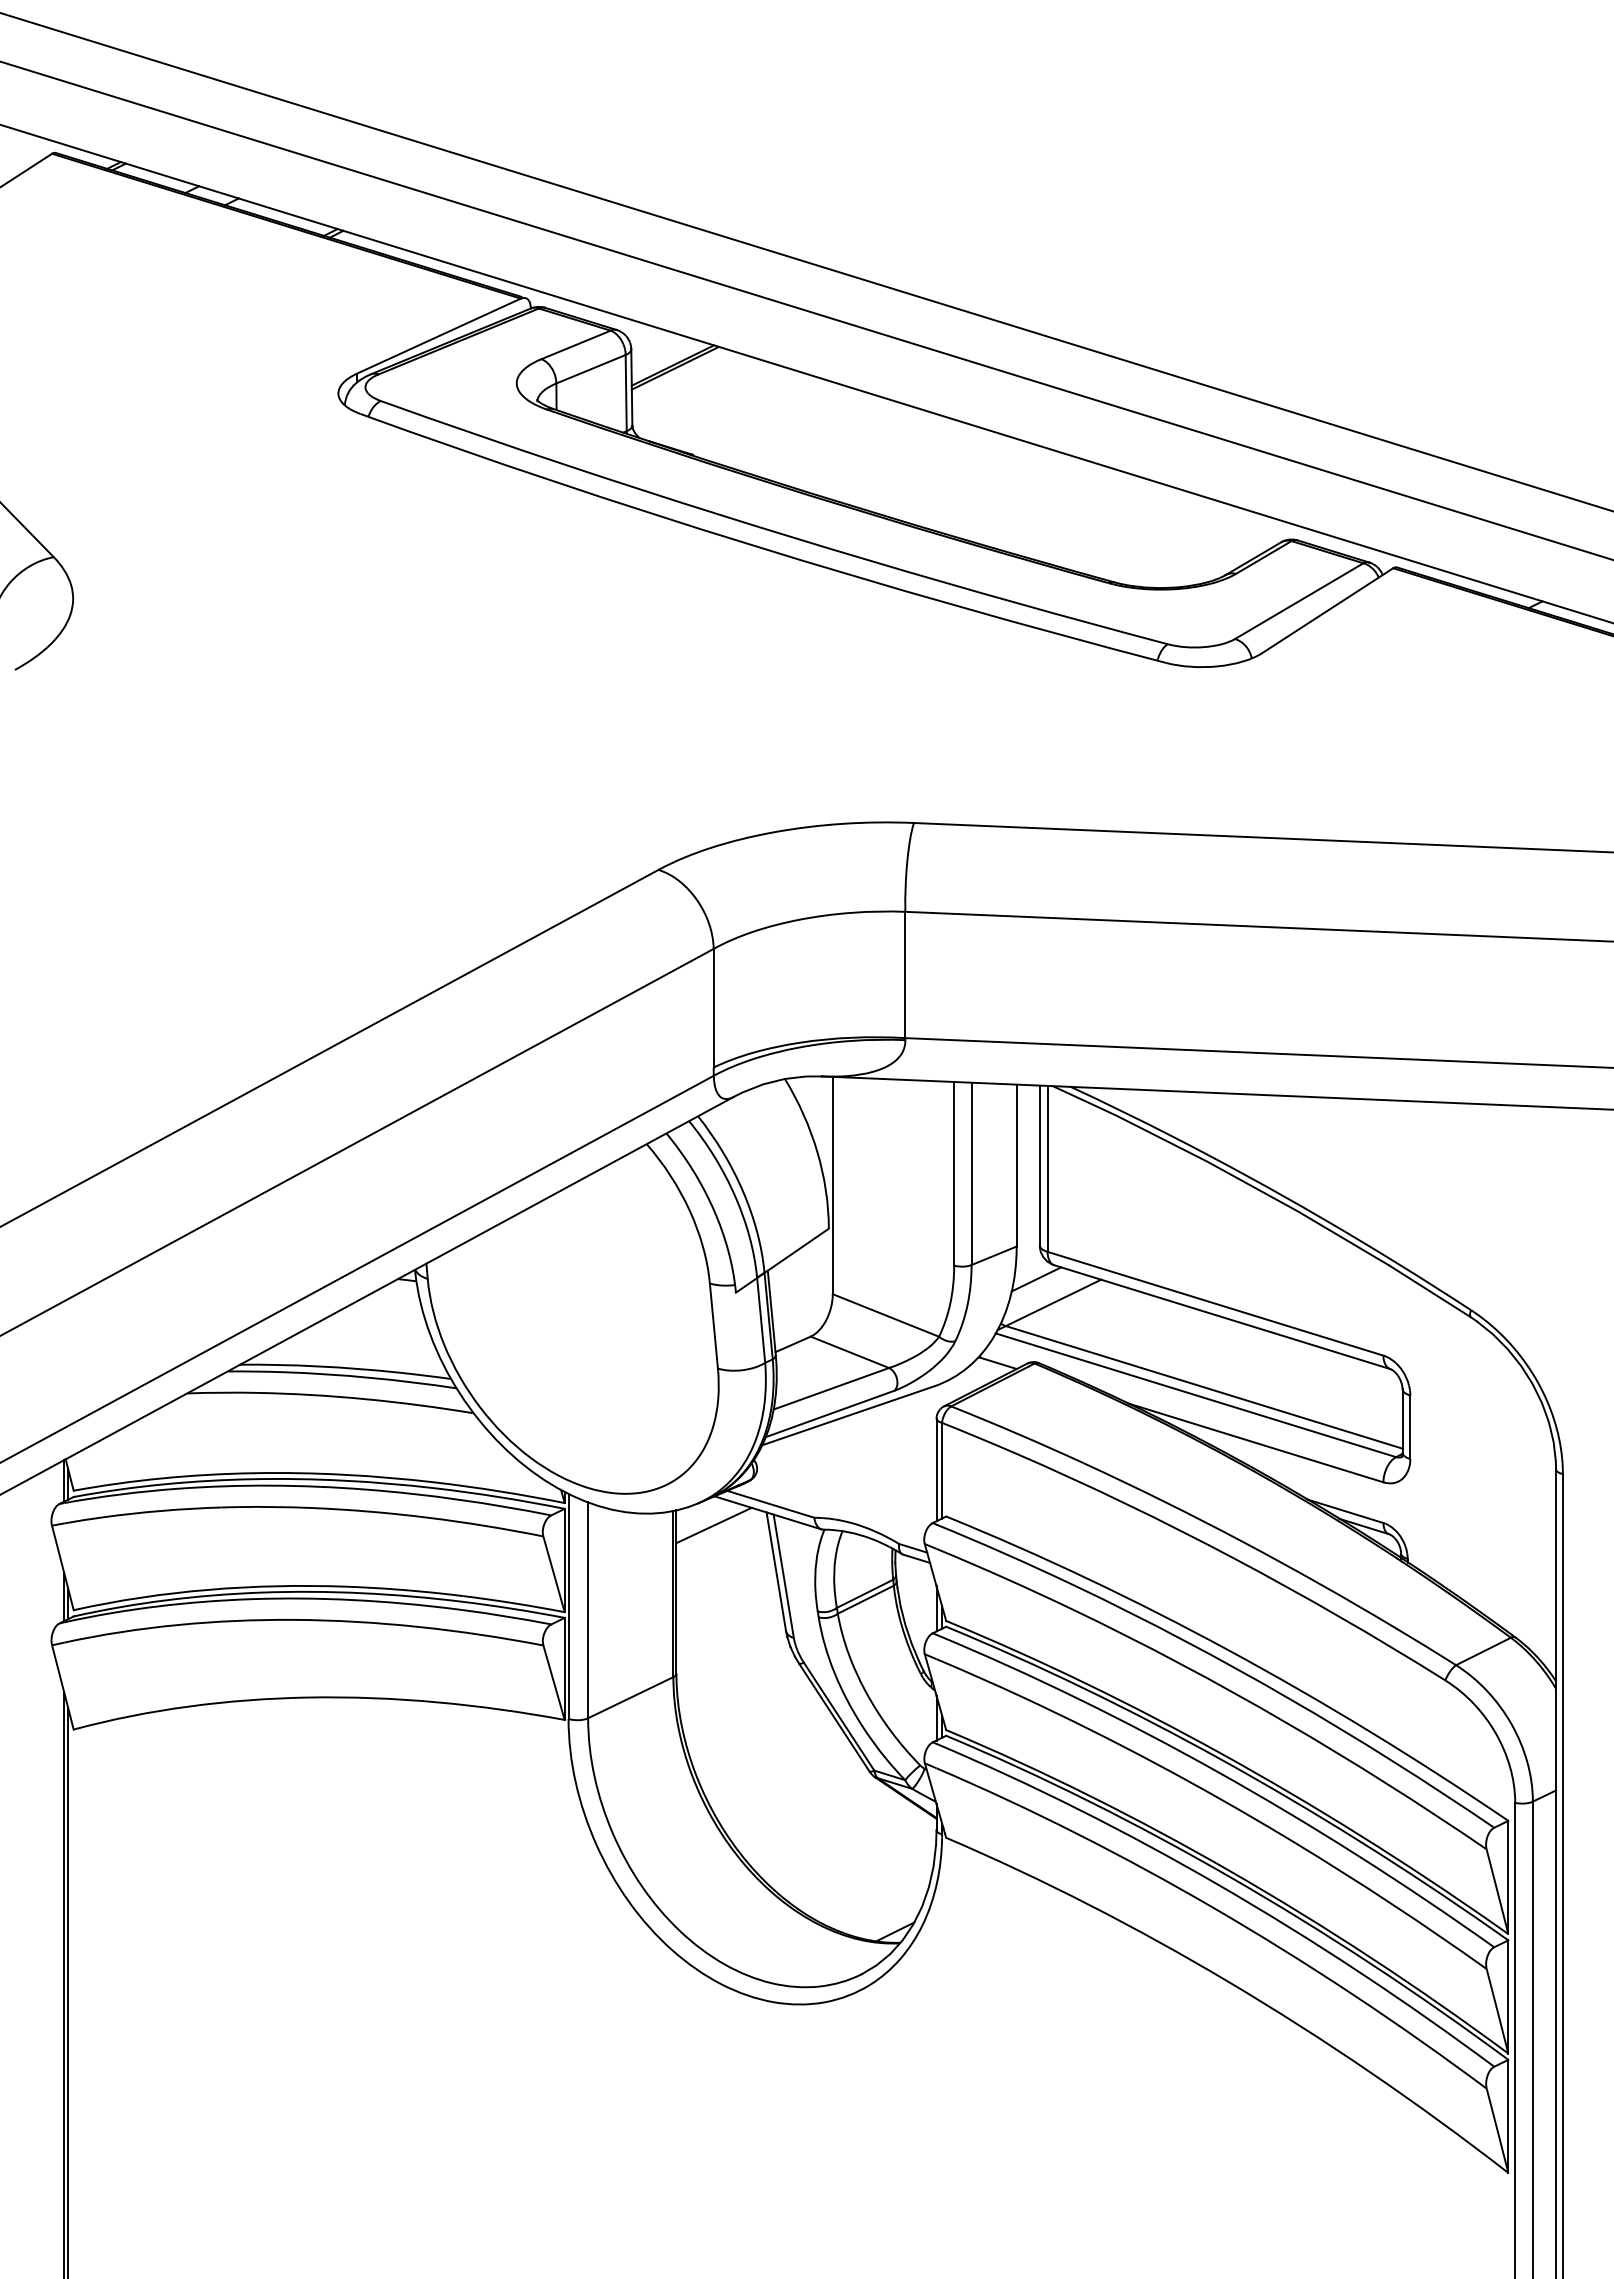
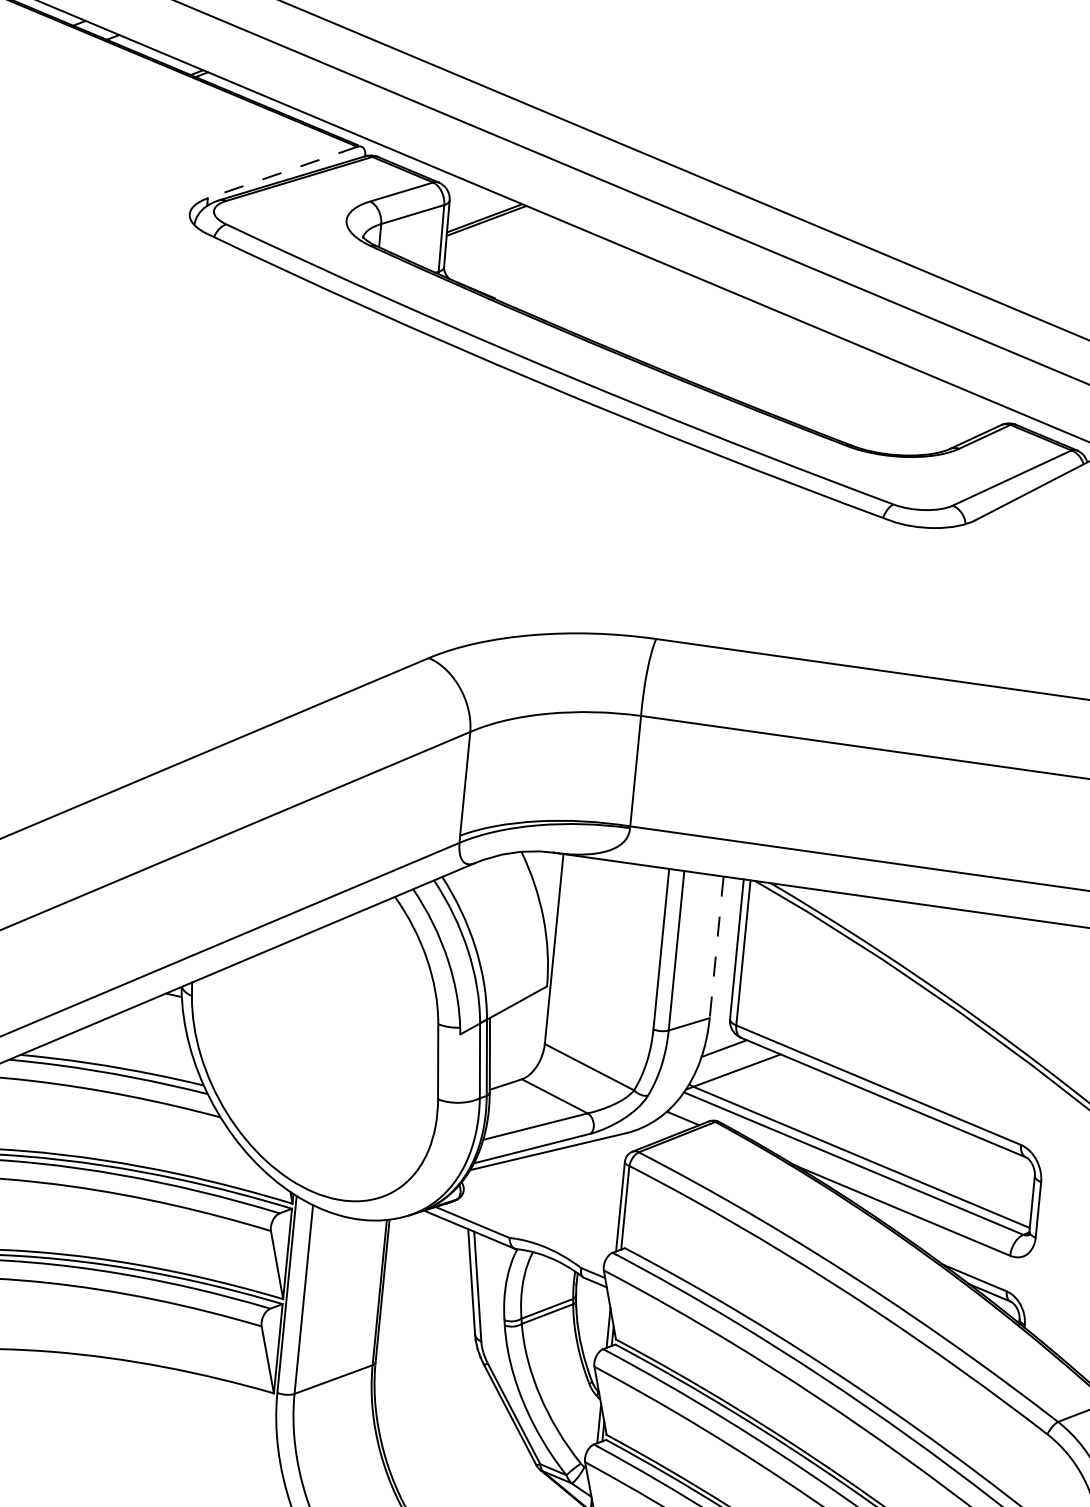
line: (439, 336) -> (283, 172), solid -> dashed
line: (1016, 1165) -> (716, 947), solid -> dashed
line: (713, 1525) -> (420, 1236), removed

